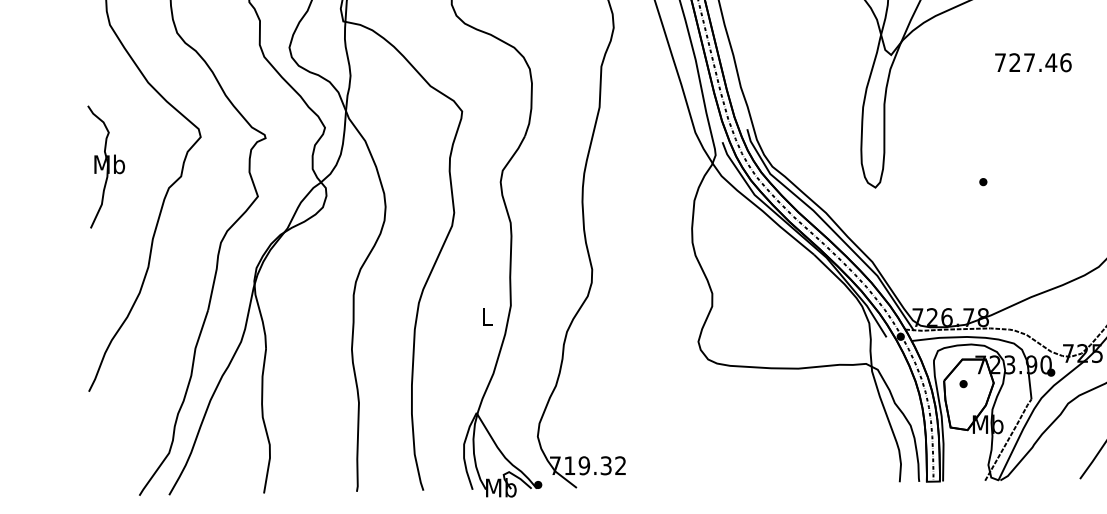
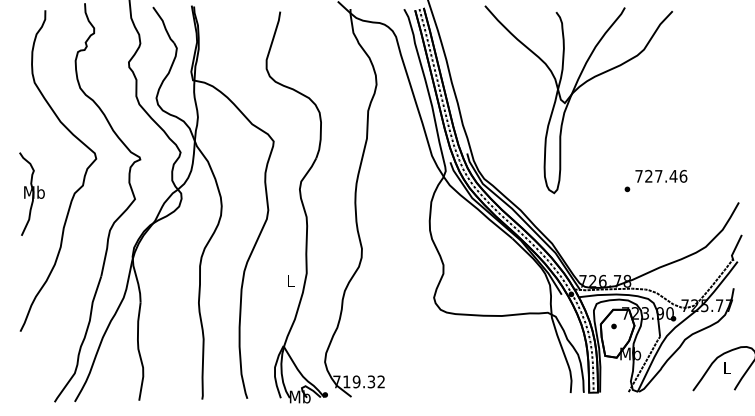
text: (1033, 62) -> (661, 176), moved
part: (105, 166) -> (31, 193), moved

